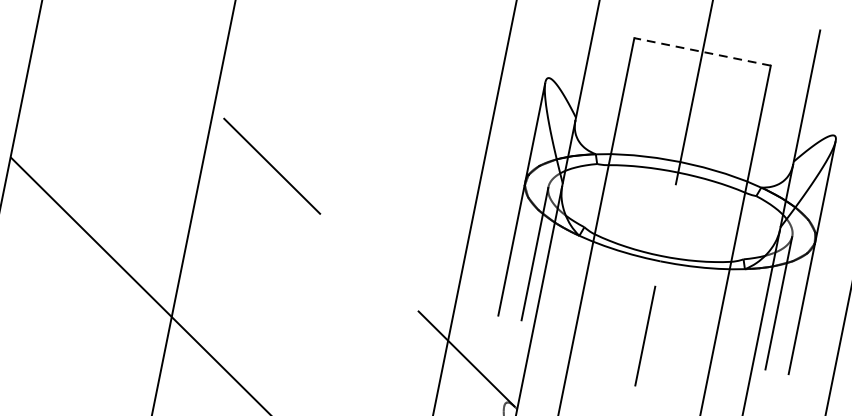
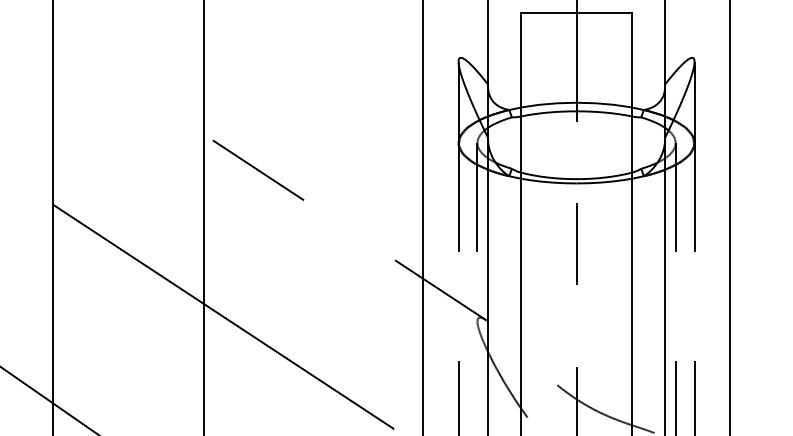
line: (702, 52) -> (576, 13), dashed -> solid

